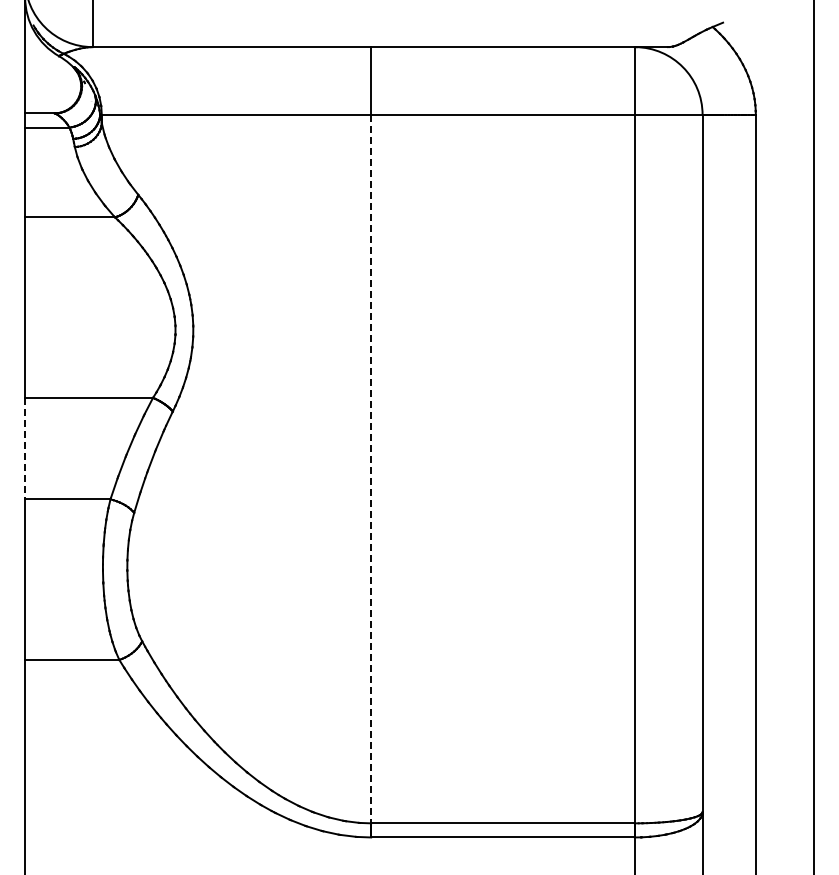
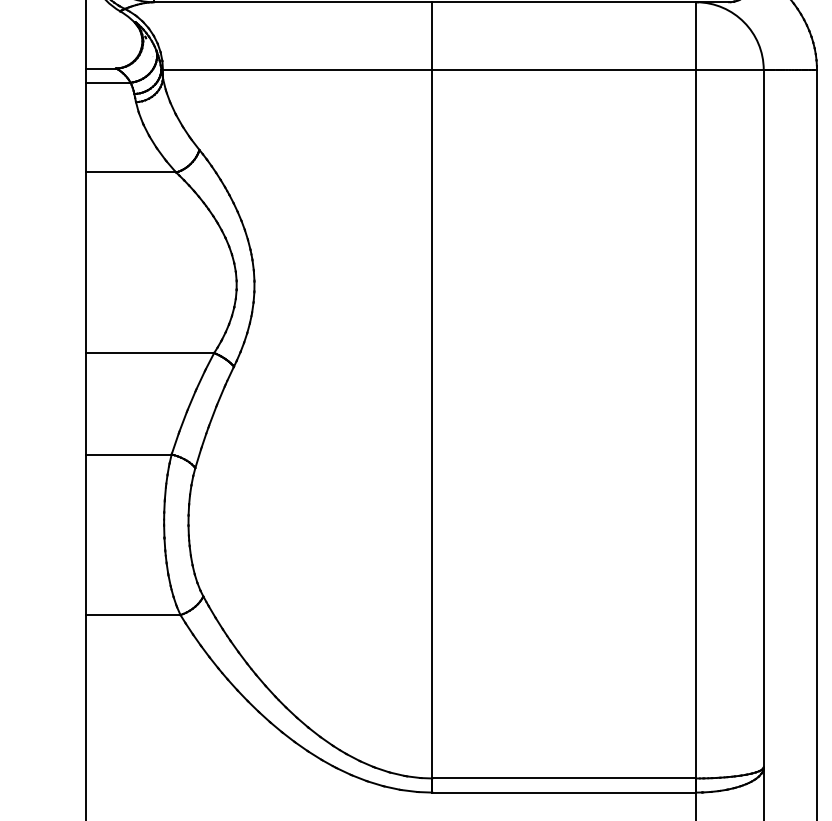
line: (25, 448) -> (86, 403), dashed -> solid
line: (371, 469) -> (432, 424), dashed -> solid

